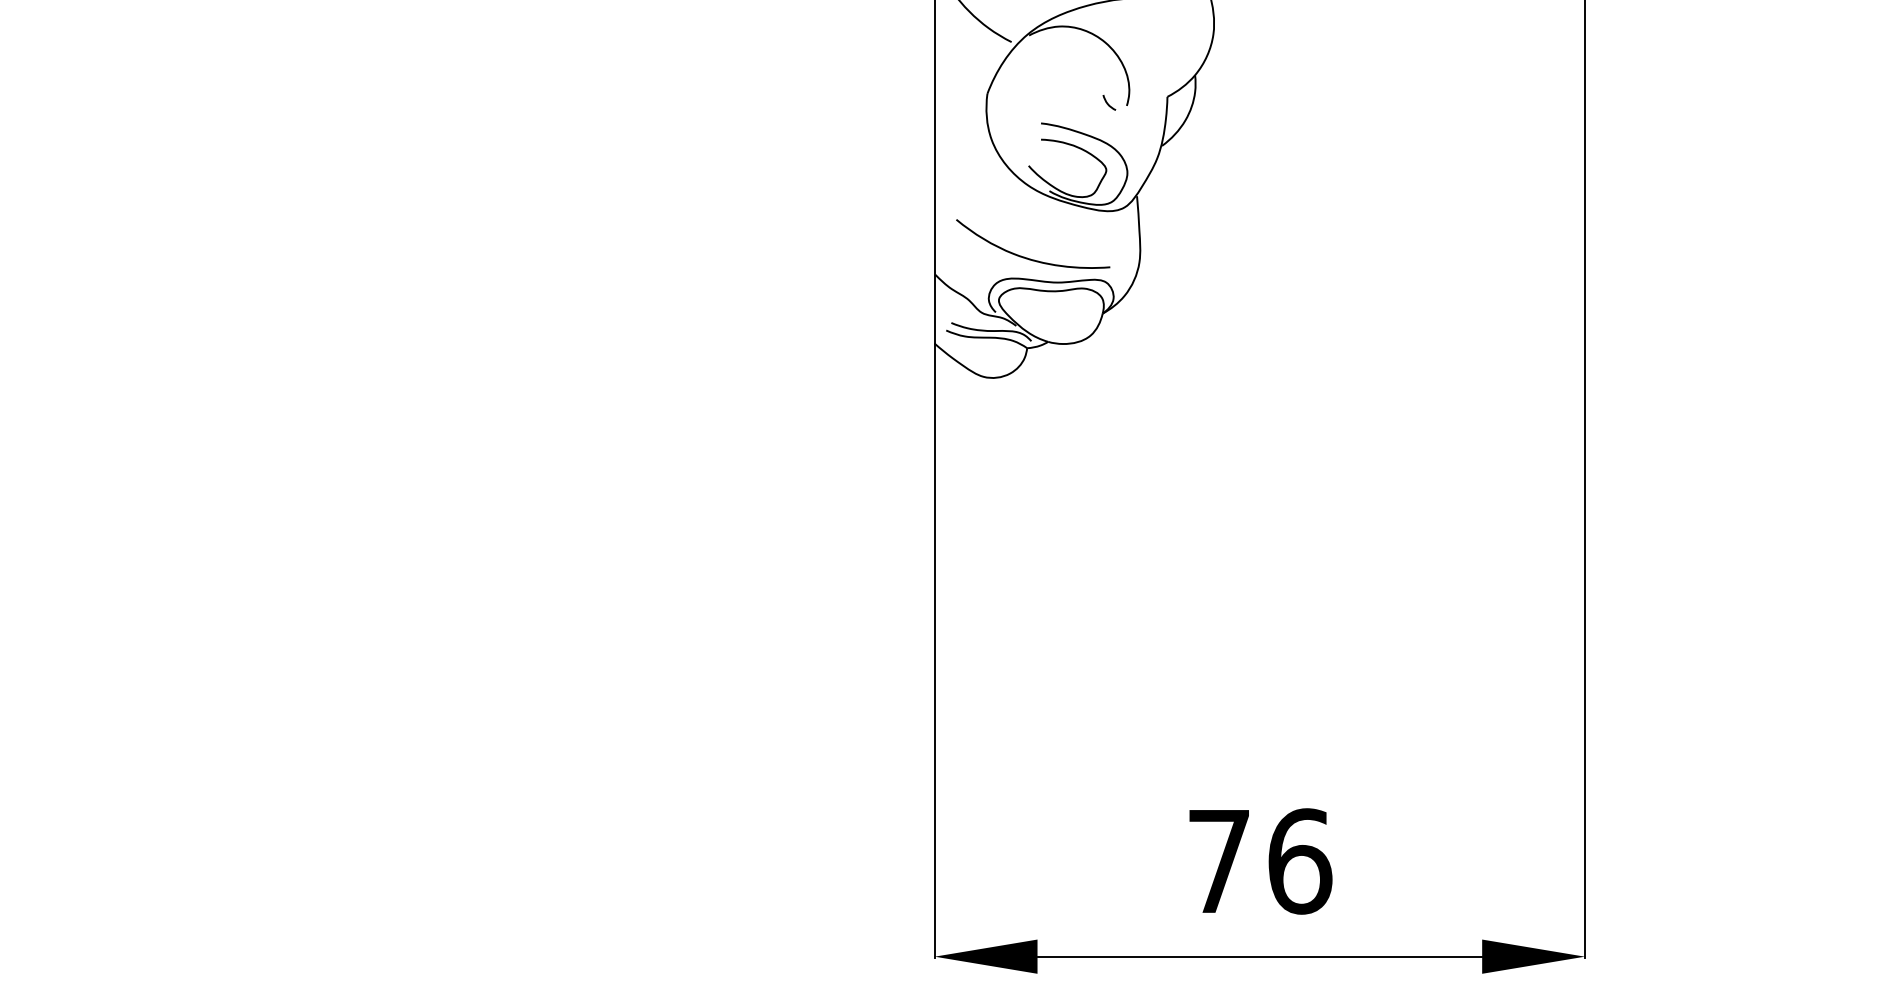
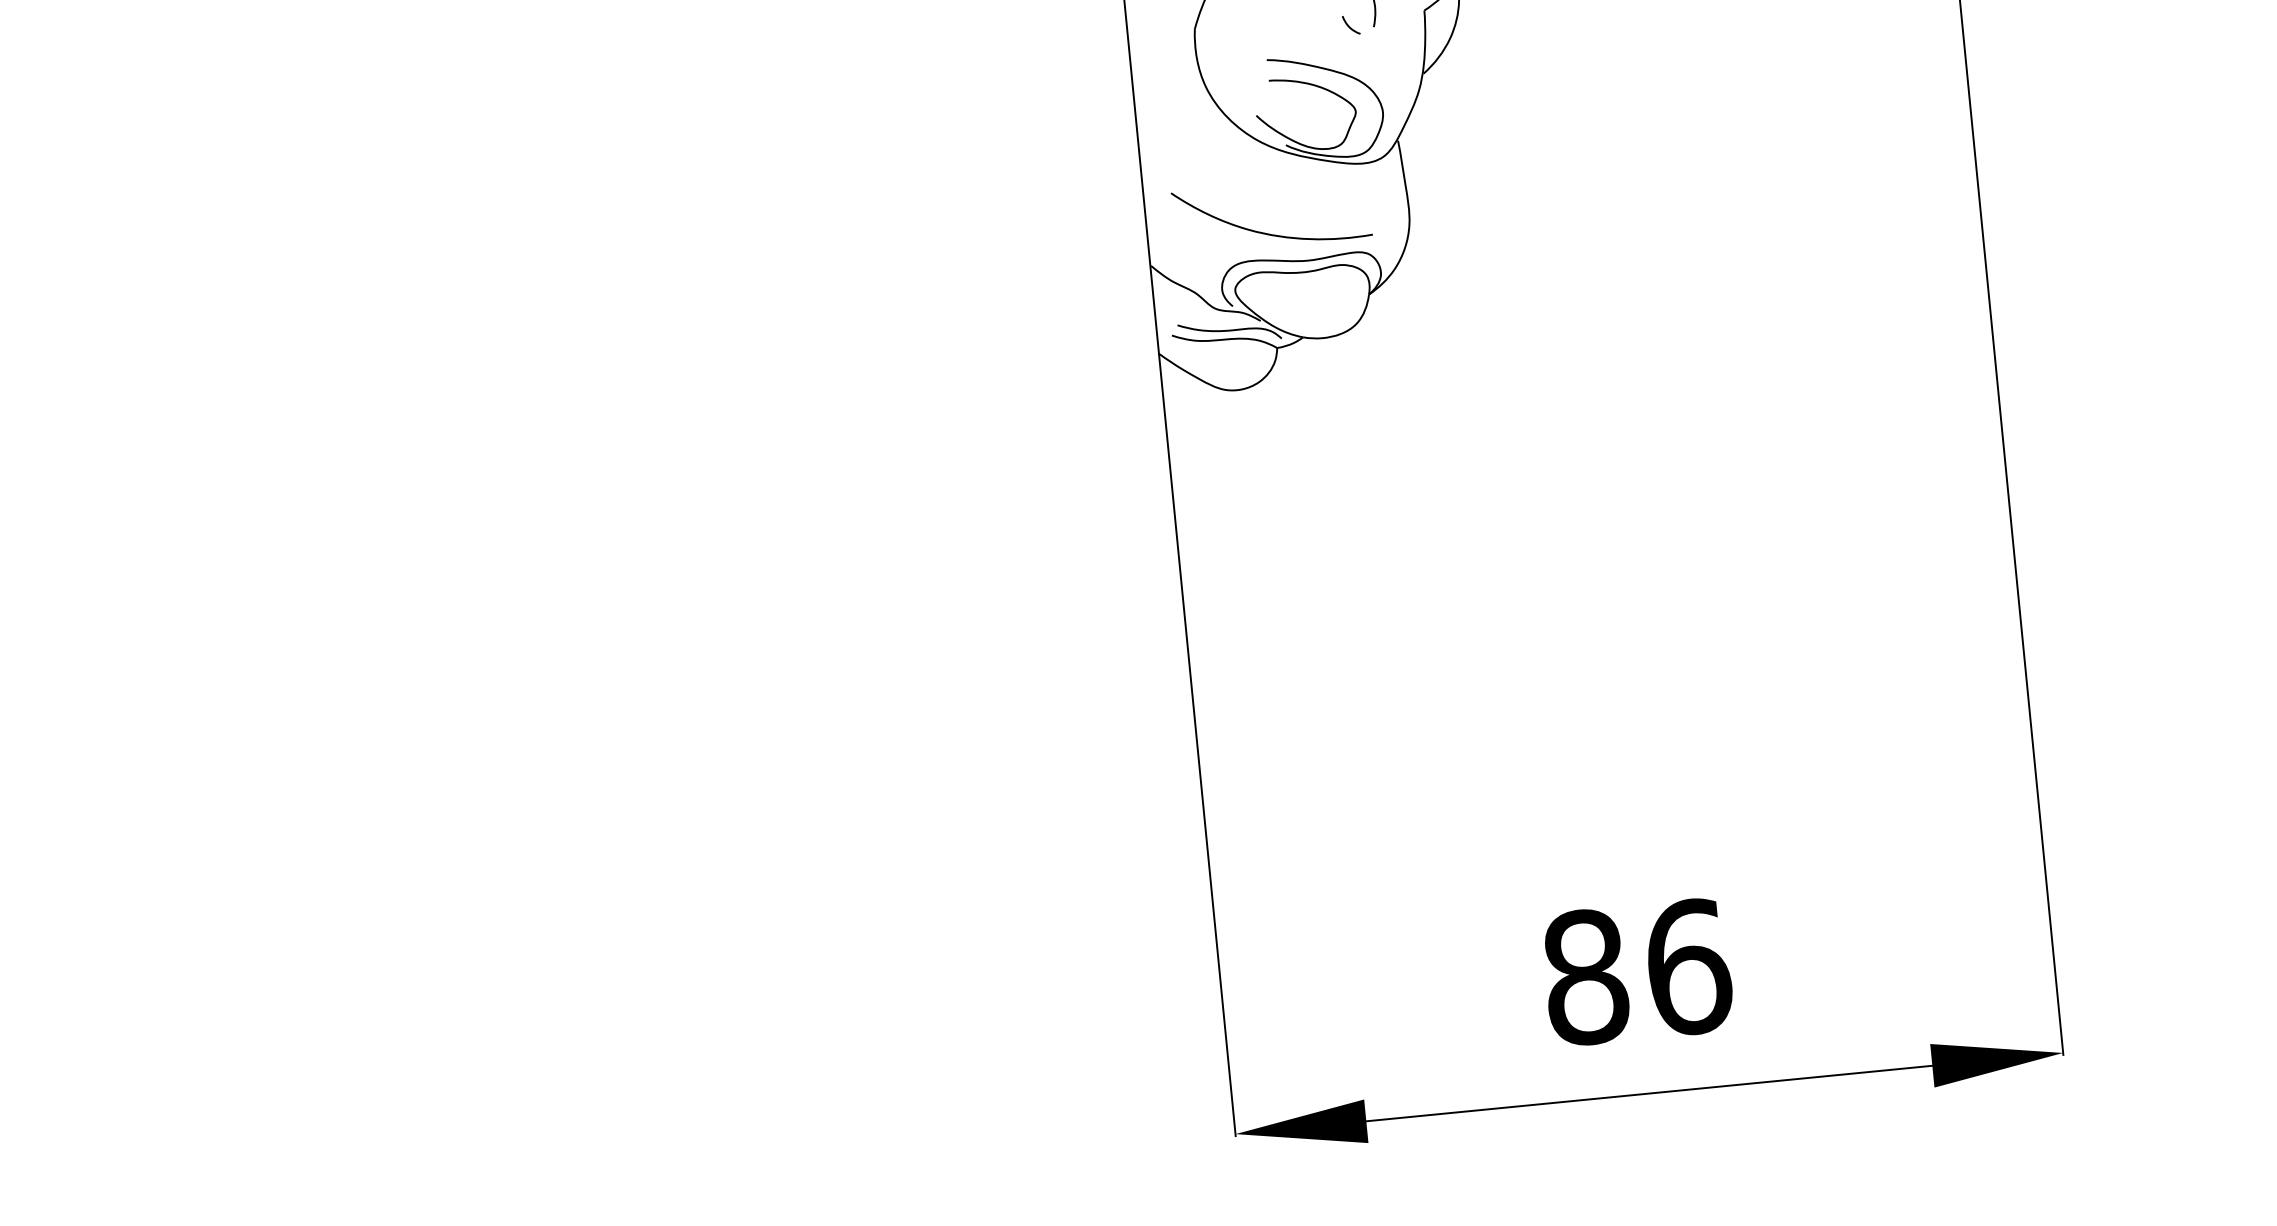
text: (1219, 861) -> (1586, 977), 76 -> 86

